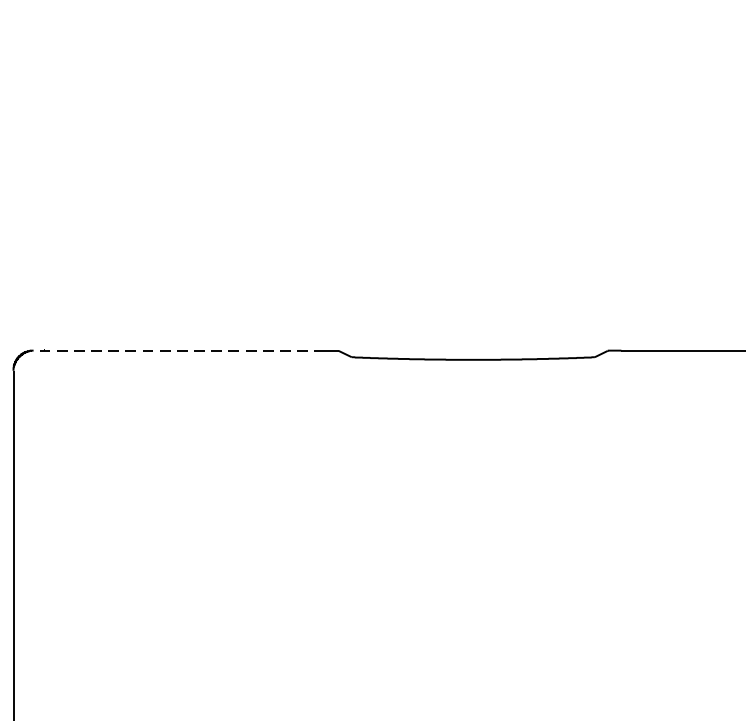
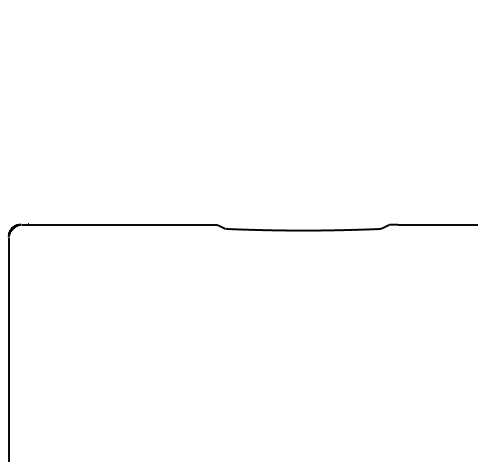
line: (178, 350) -> (114, 224), dashed -> solid

